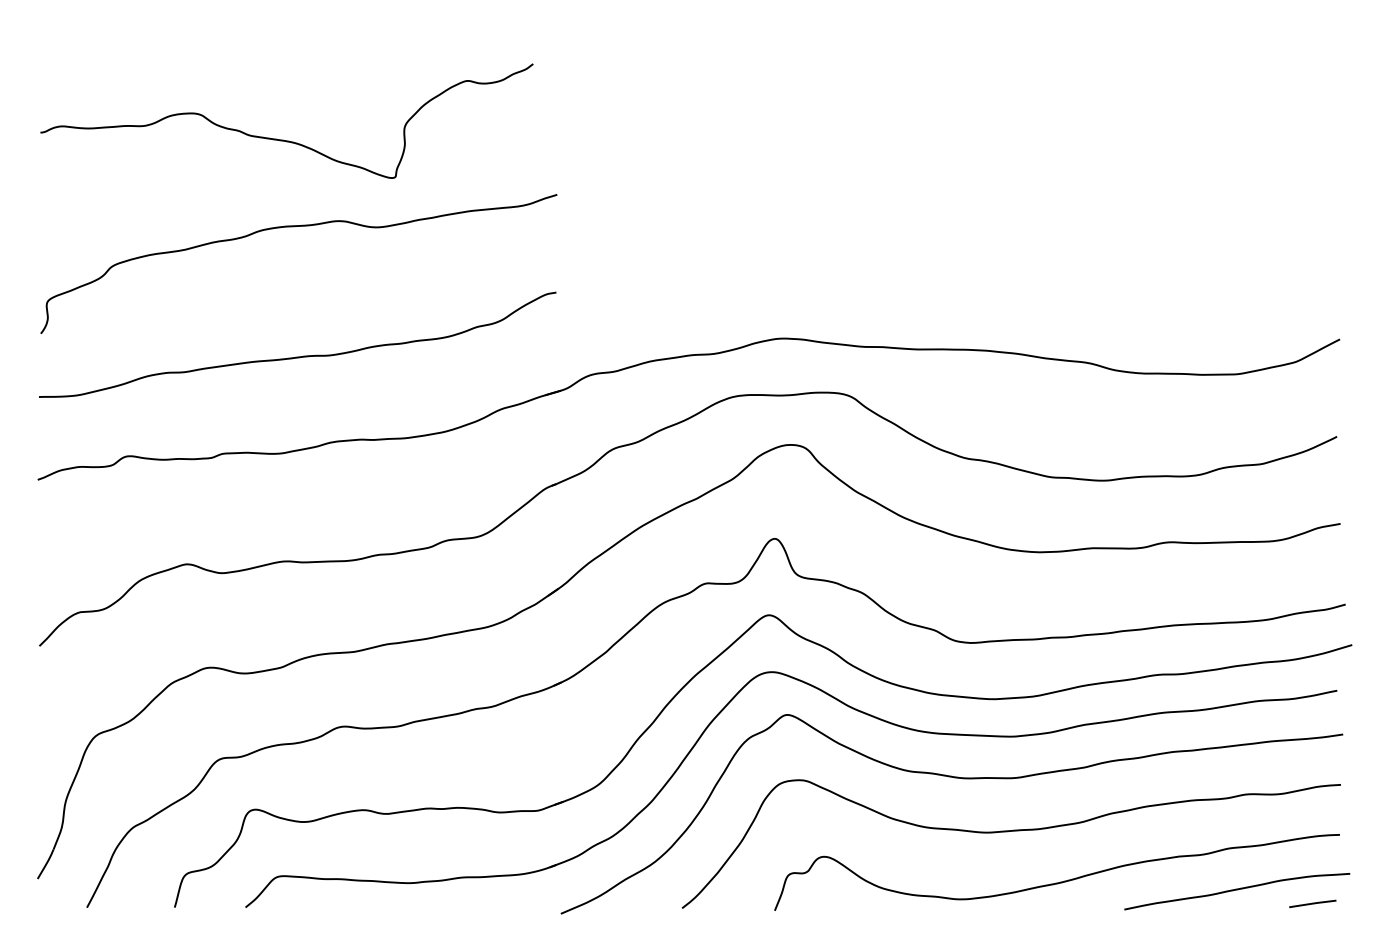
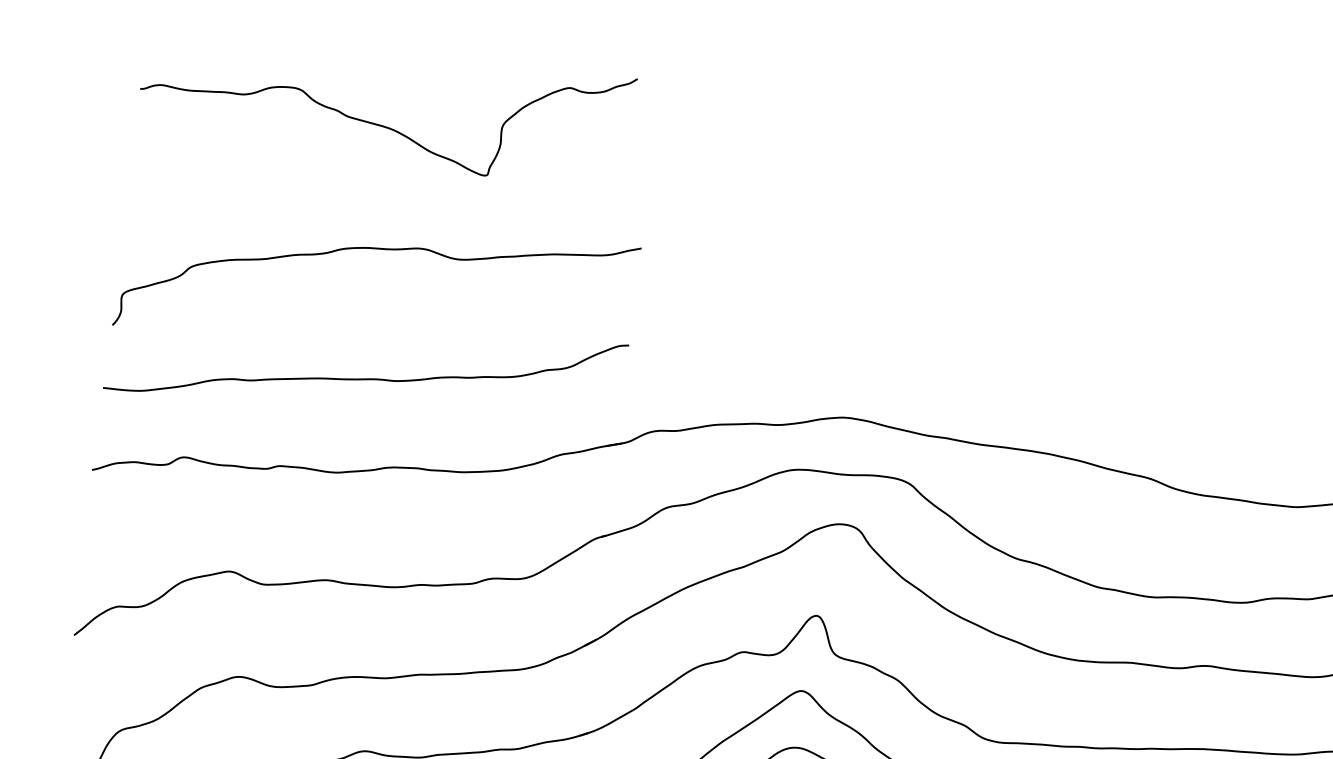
curve: (283, 139) -> (380, 124), moved

